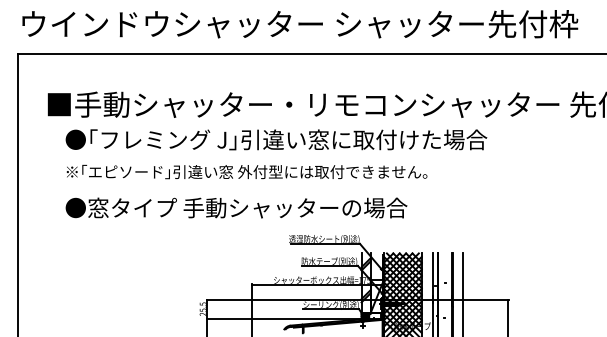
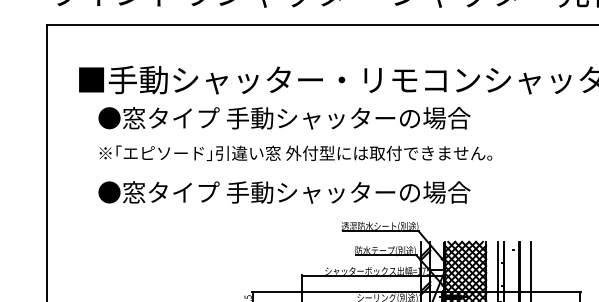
text: (287, 139) -> (339, 117), ●｢フレミング J｣引違い窓に取付けた場合 -> ●窓タイプ 手動シャッターの場合

